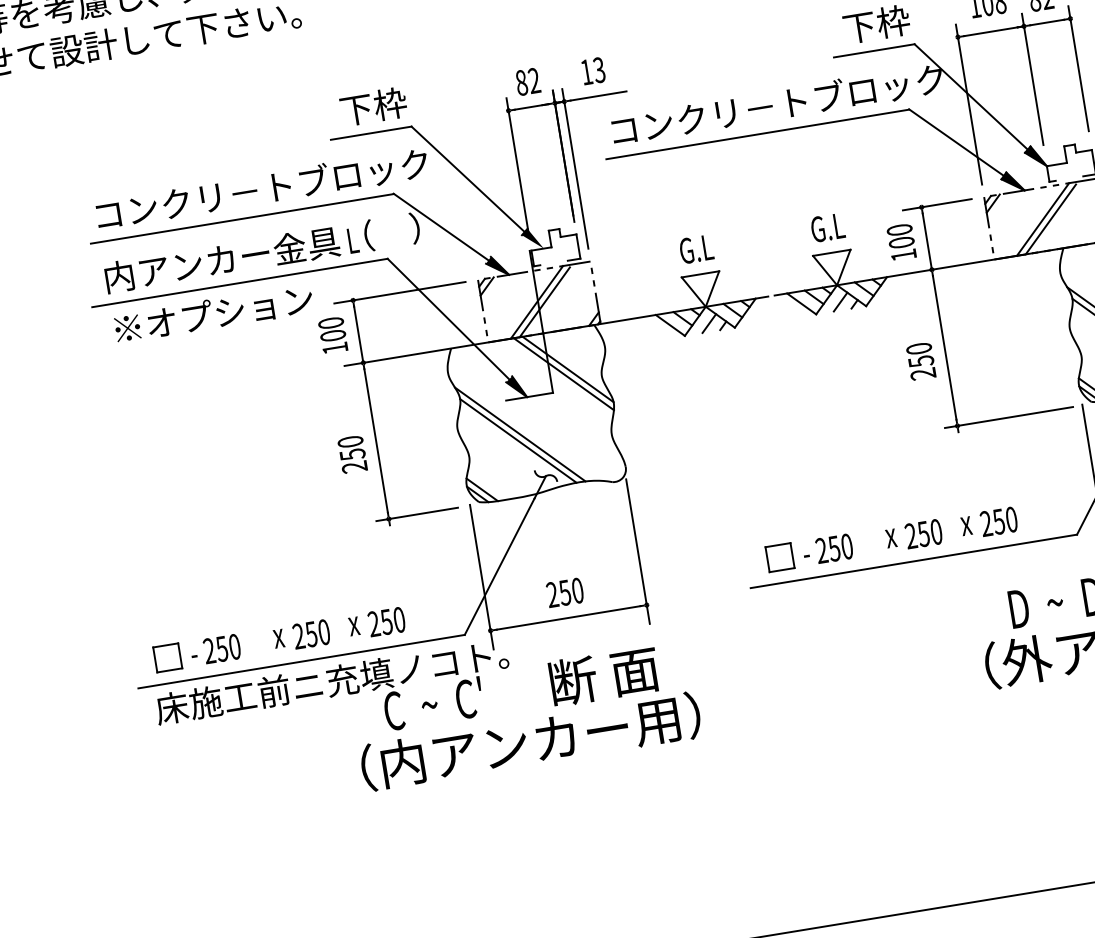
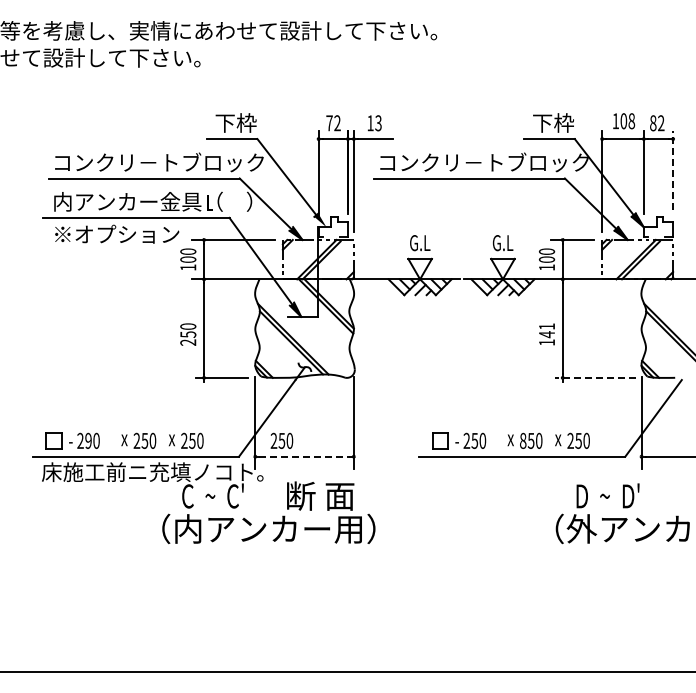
line: (1079, 68) -> (673, 170), solid -> dashed
text: (521, 83) -> (329, 123), 82 -> 72
text: (920, 361) -> (546, 334), 250 -> 141
line: (1007, 417) -> (594, 377), solid -> dashed
text: (911, 535) -> (523, 440), 250 -> 850
text: (564, 592) -> (281, 440), moved
line: (570, 617) -> (305, 456), solid -> dashed
text: (221, 648) -> (88, 440), 250 -> 290

